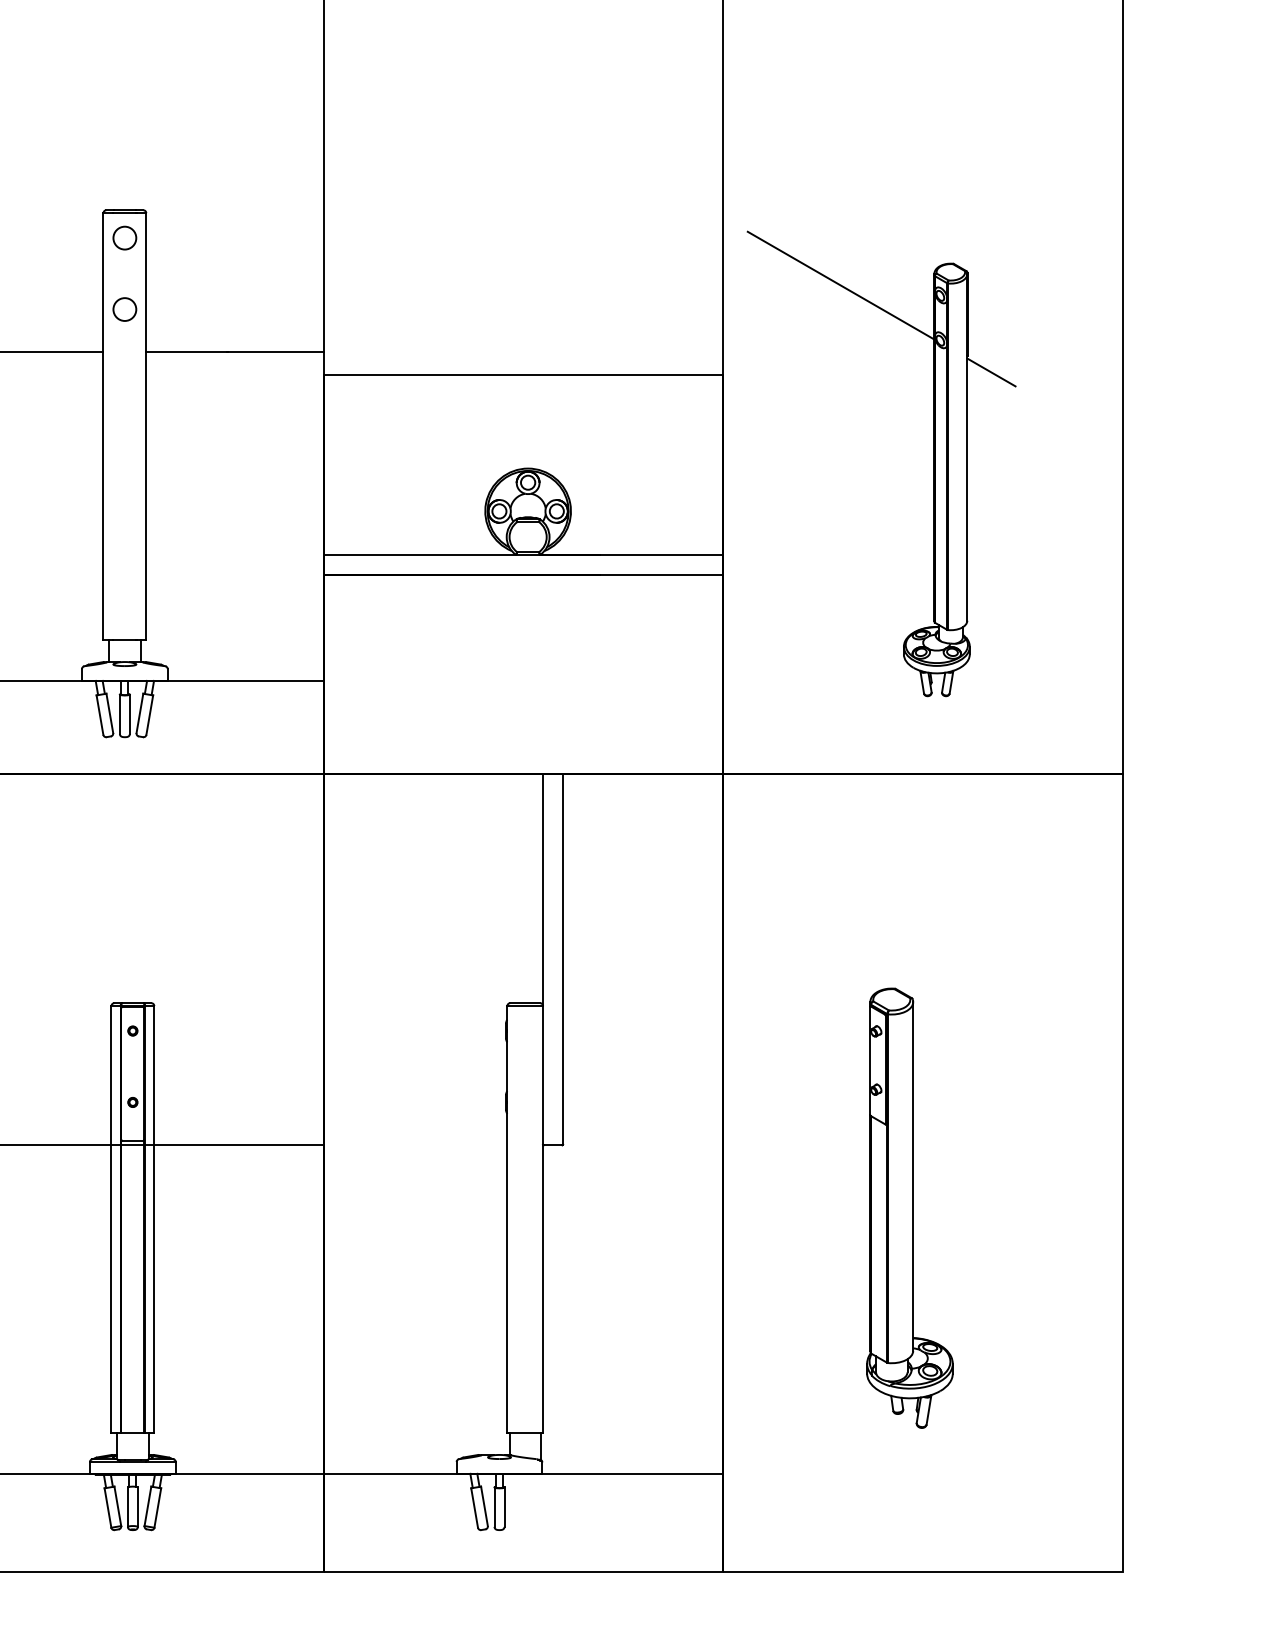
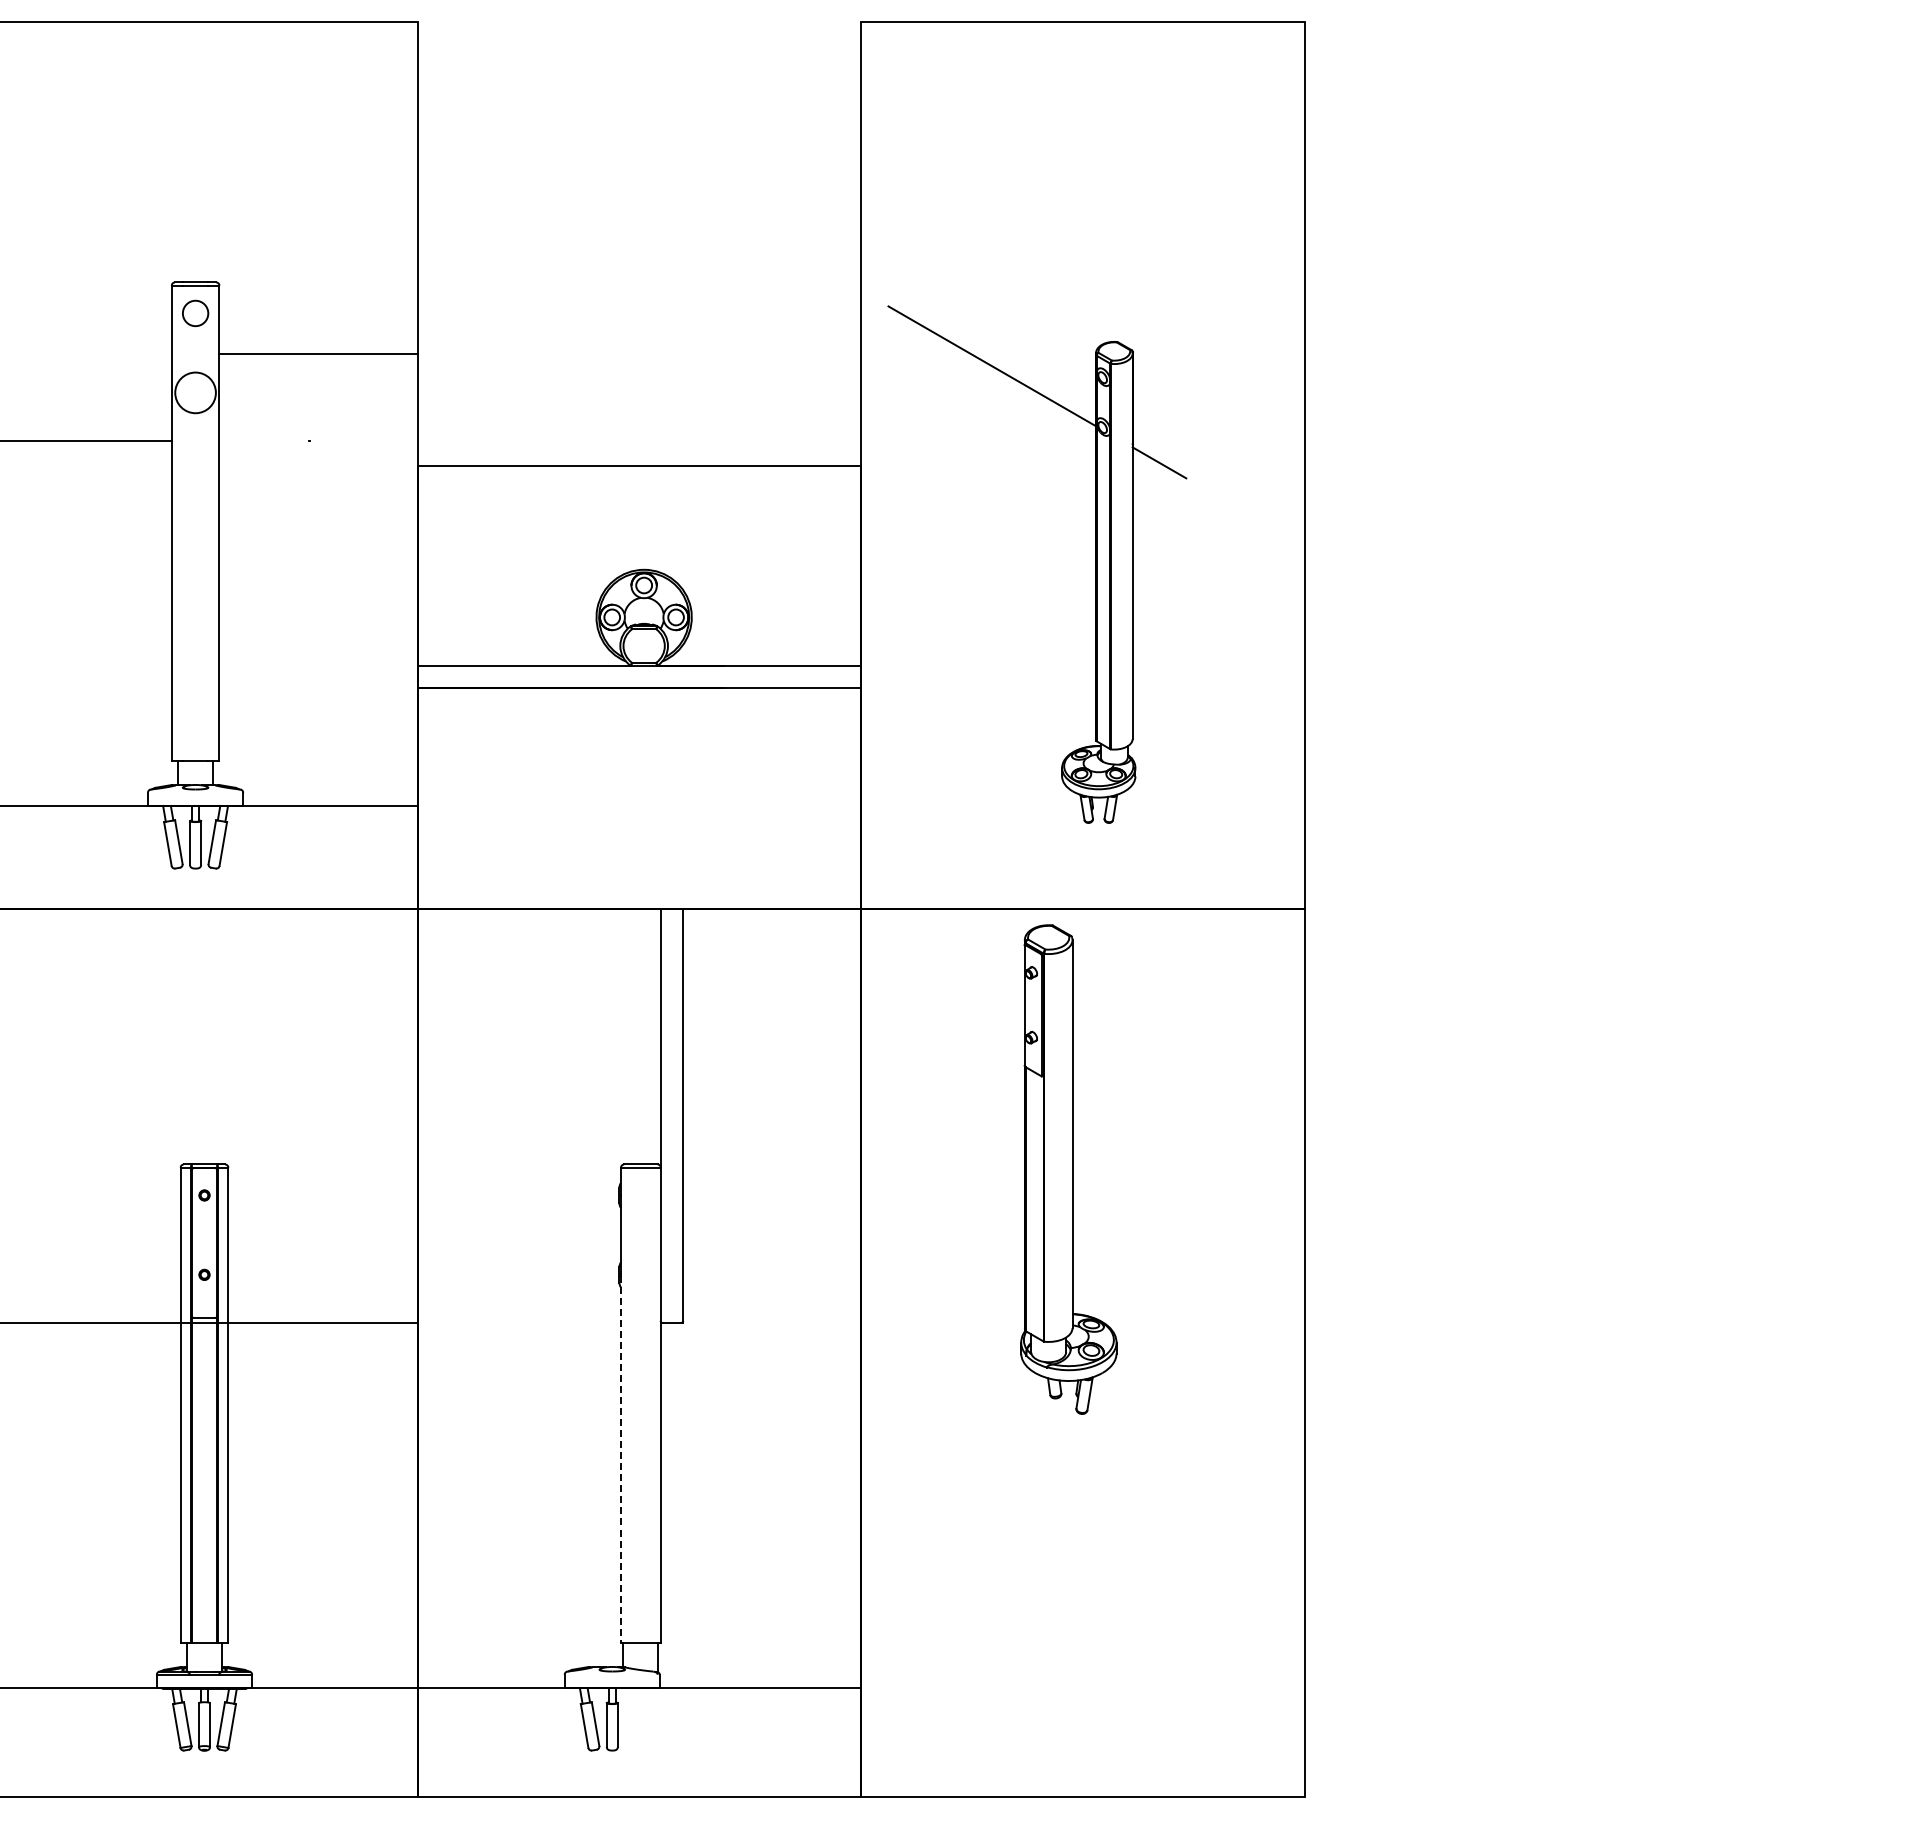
circle: (124, 309) -> (195, 392), size x1.6
line: (235, 352) -> (318, 353), moved
part: (909, 1208) -> (1068, 1169), moved
line: (507, 1268) -> (621, 1459), solid -> dashed

